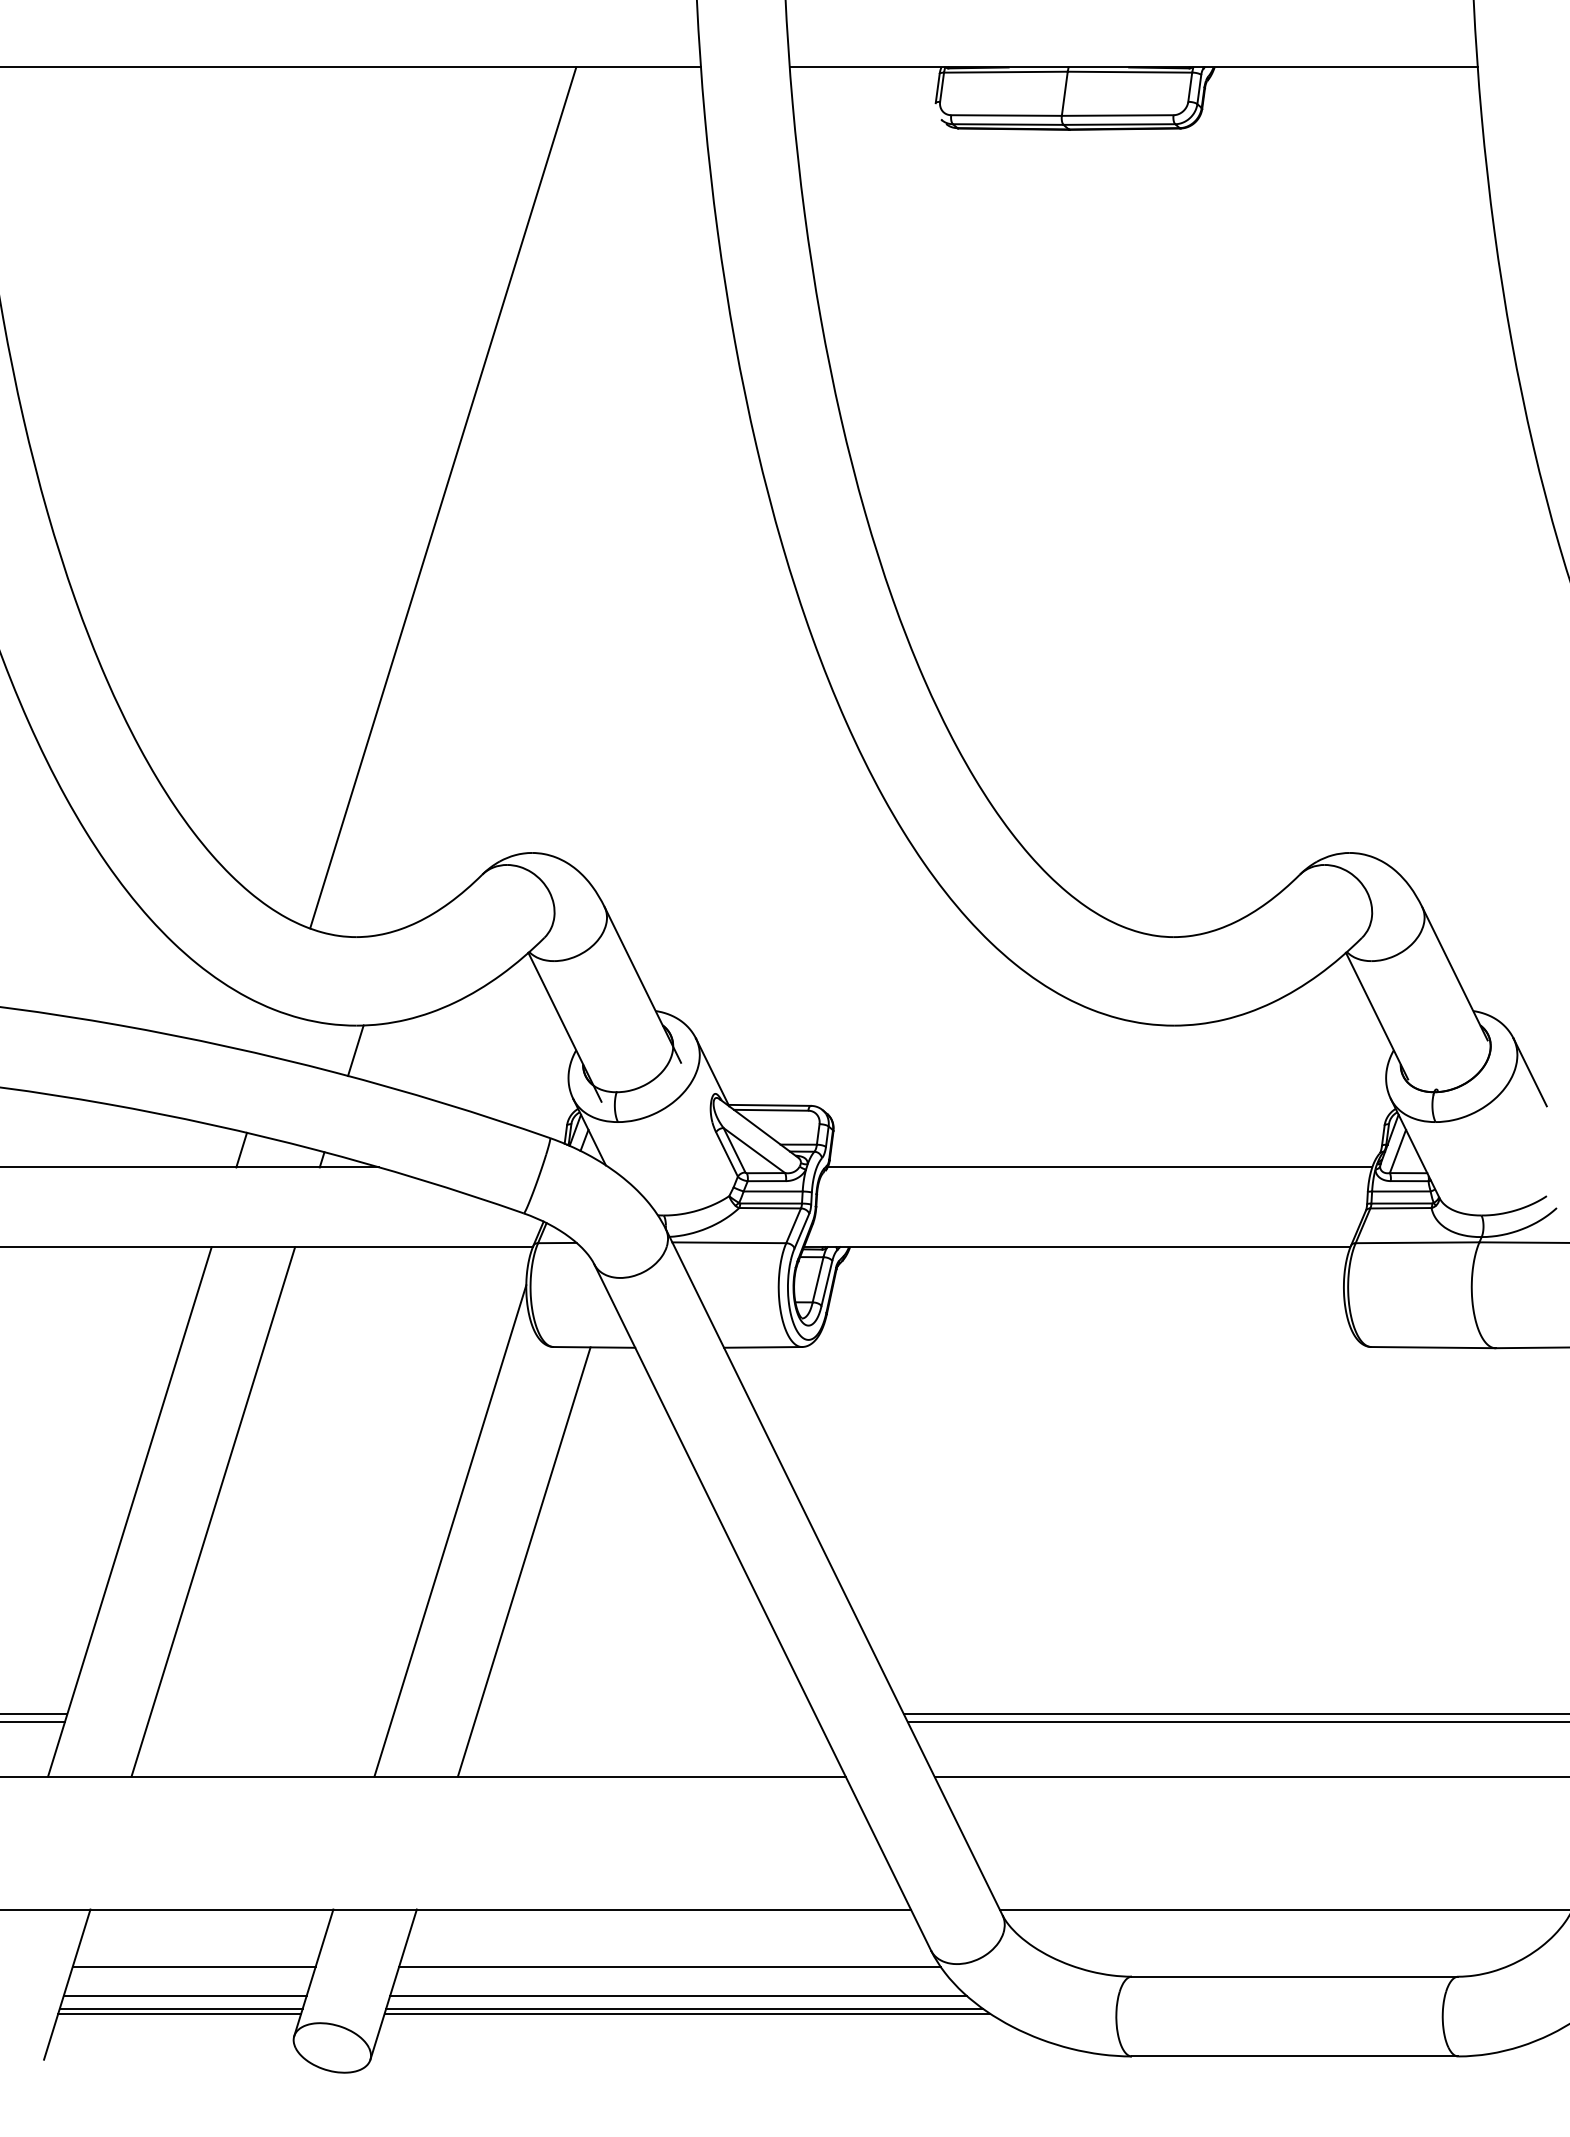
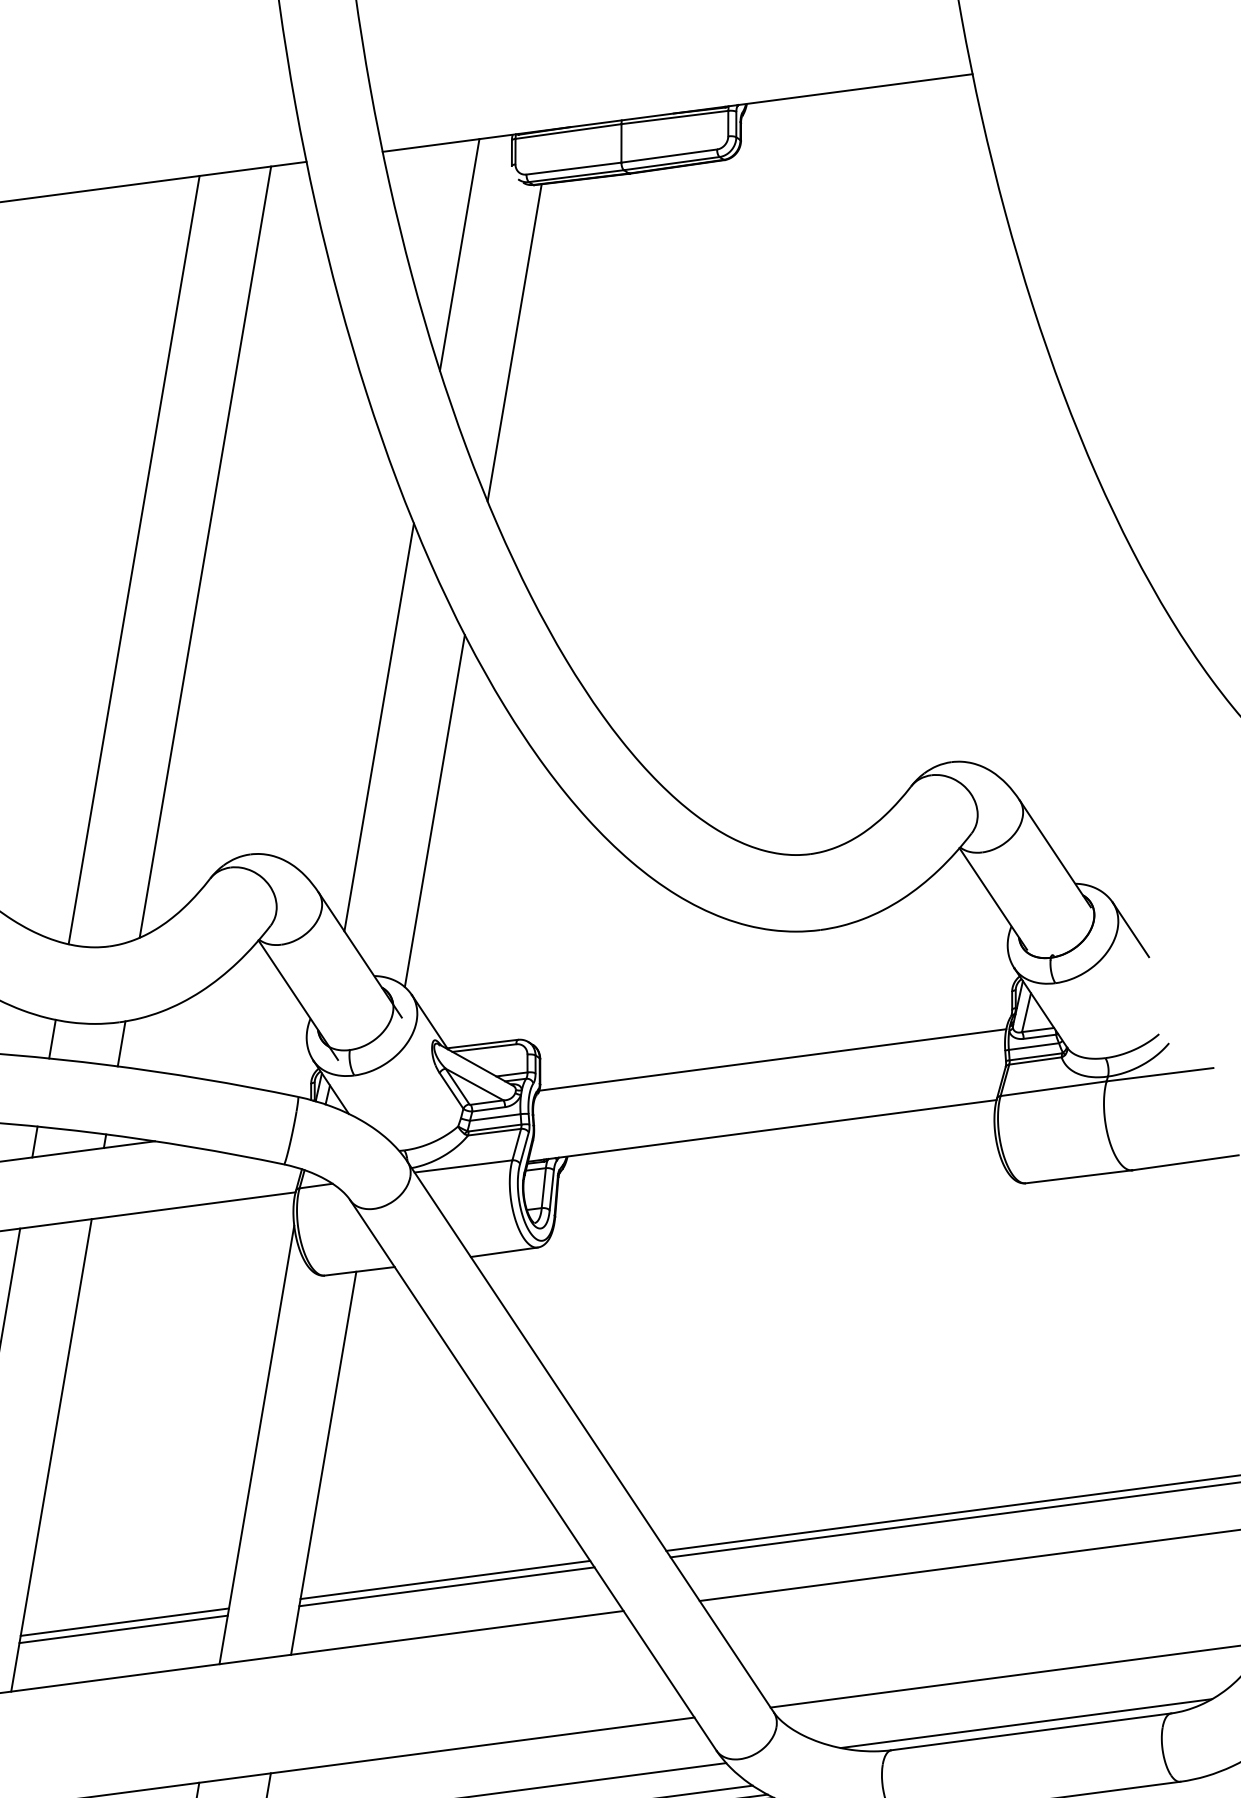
line: (862, 197) -> (459, 255), added
line: (912, 305) -> (514, 342), added
line: (525, 499) -> (204, 552), added
line: (698, 726) -> (378, 727), added
line: (750, 830) -> (435, 810), added
line: (276, 1034) -> (51, 1038), added
line: (271, 1714) -> (124, 1622), added
line: (646, 1714) -> (445, 1580), added
line: (269, 1722) -> (123, 1629), added
line: (646, 1722) -> (446, 1587), added
line: (1290, 1966) -> (1026, 1723), added

